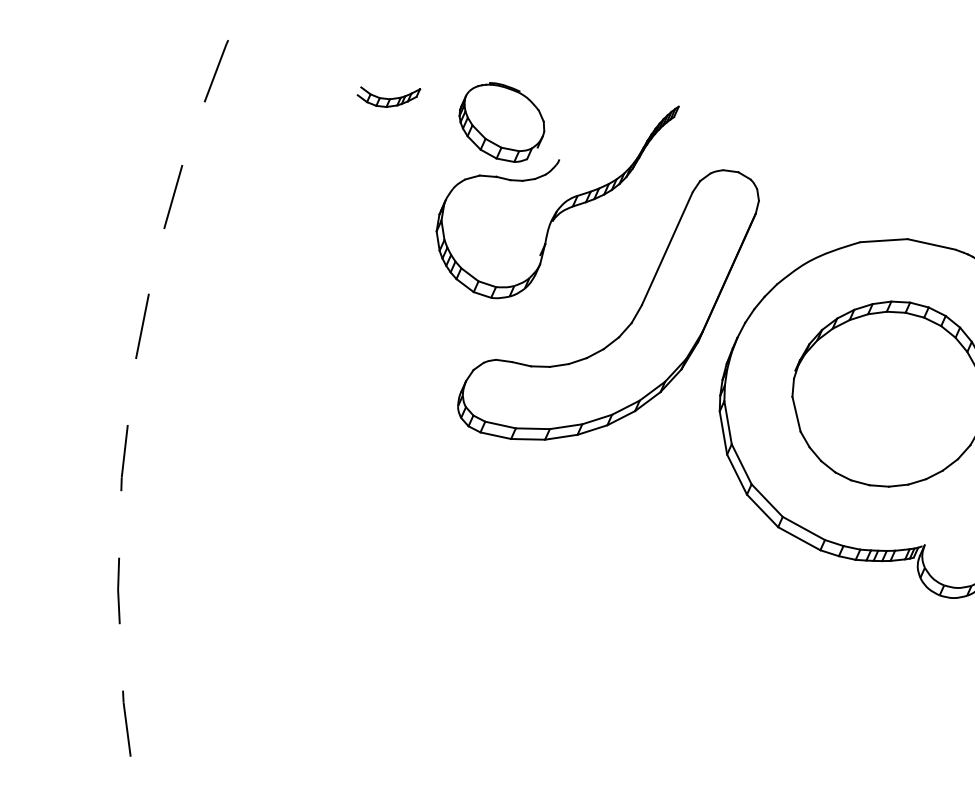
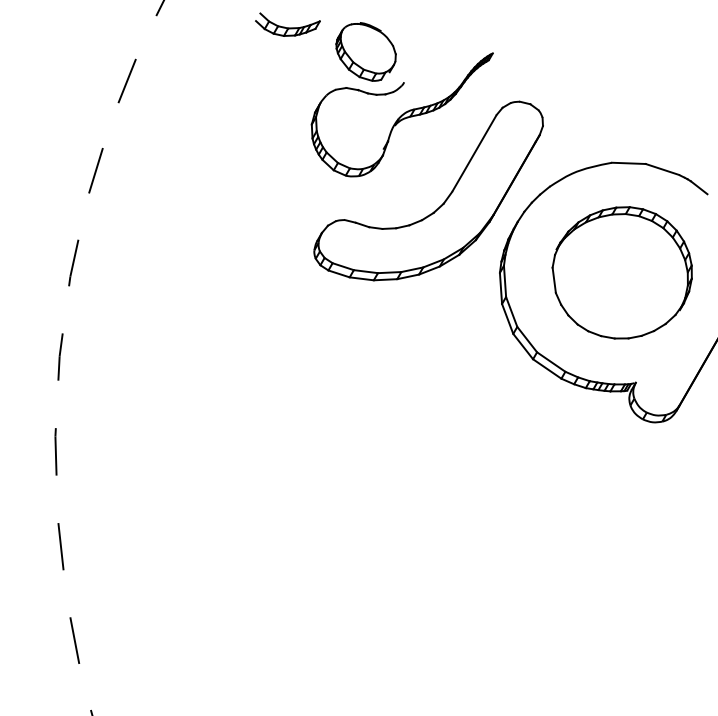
part: (388, 95) -> (287, 24), size x1.43

